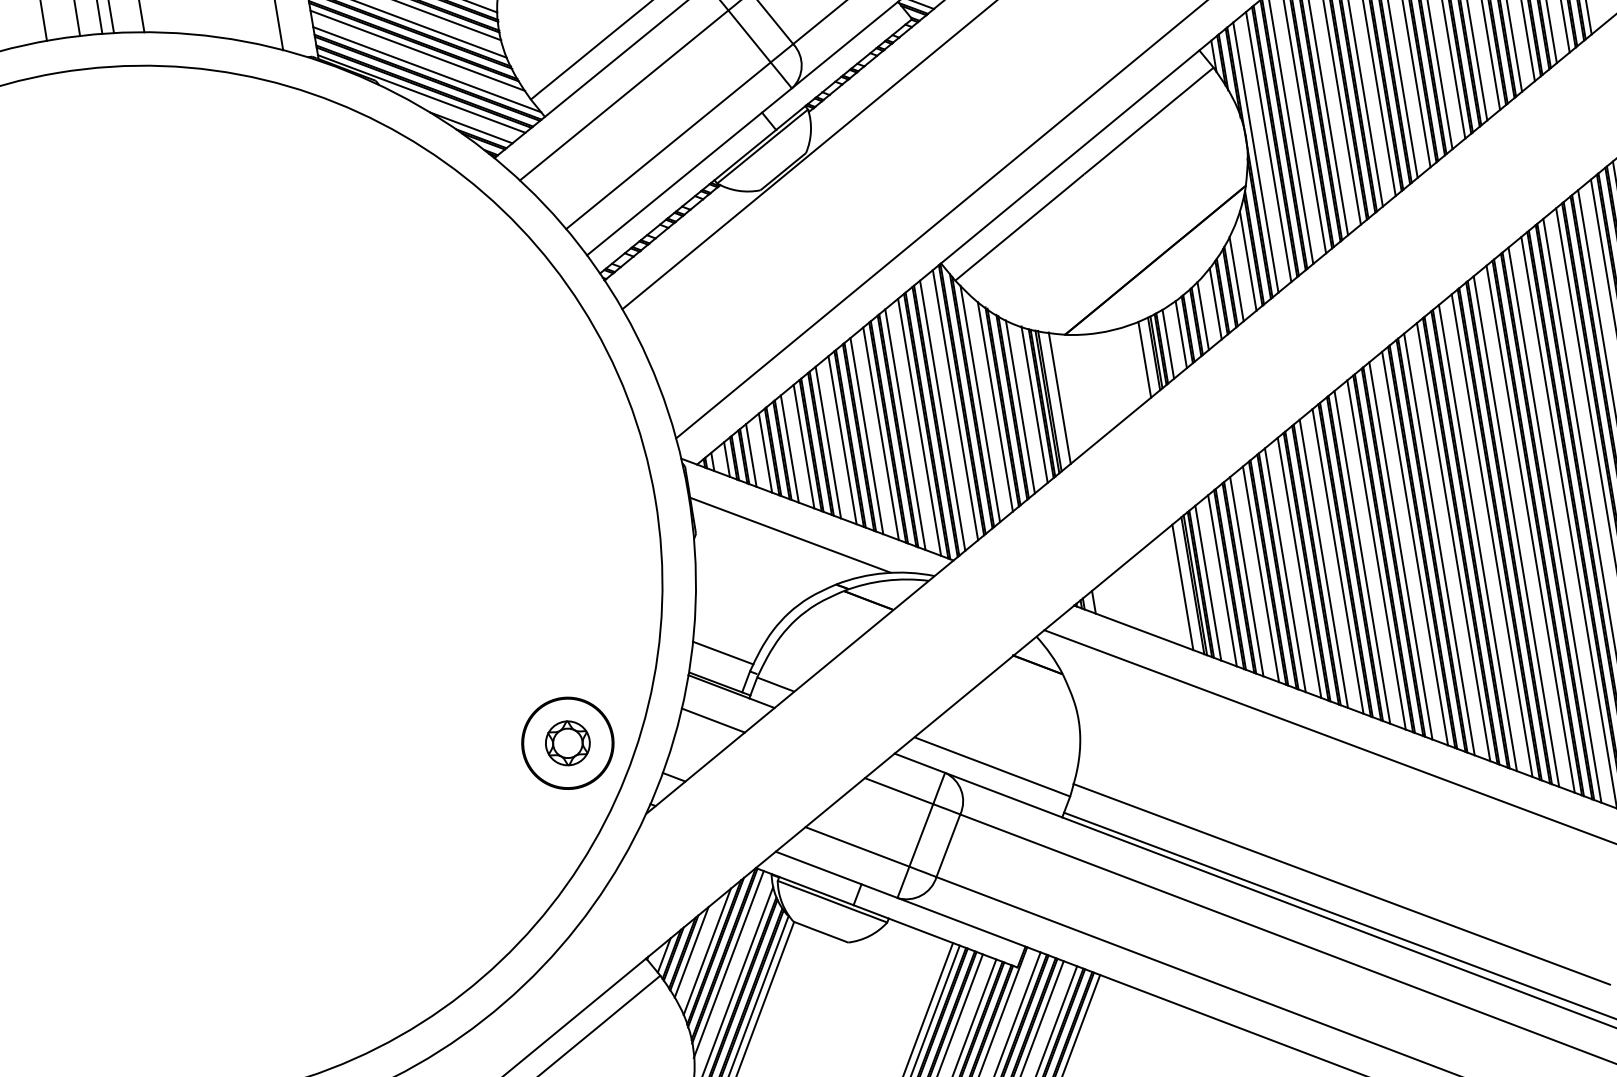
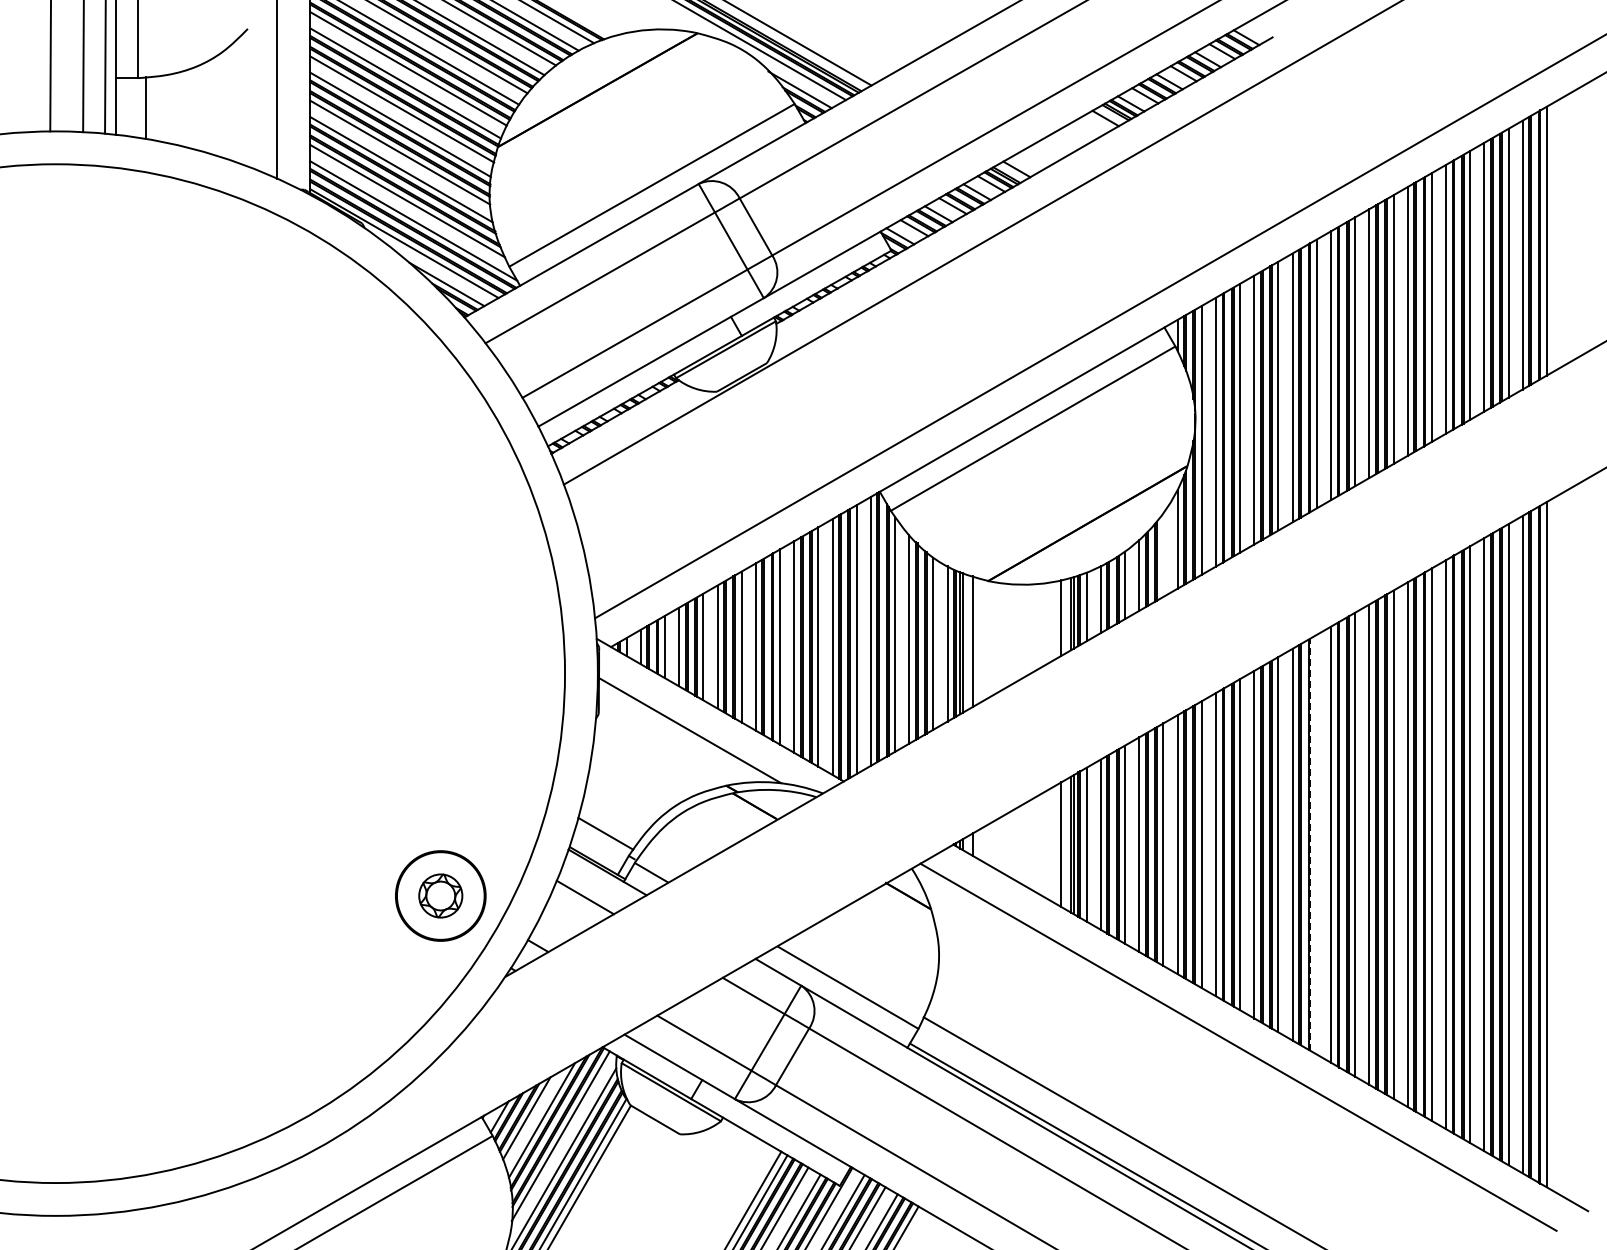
line: (1236, 278) -> (1163, 554), removed
line: (1439, 544) -> (1316, 844), removed
line: (1433, 545) -> (1310, 844), solid -> dashed

